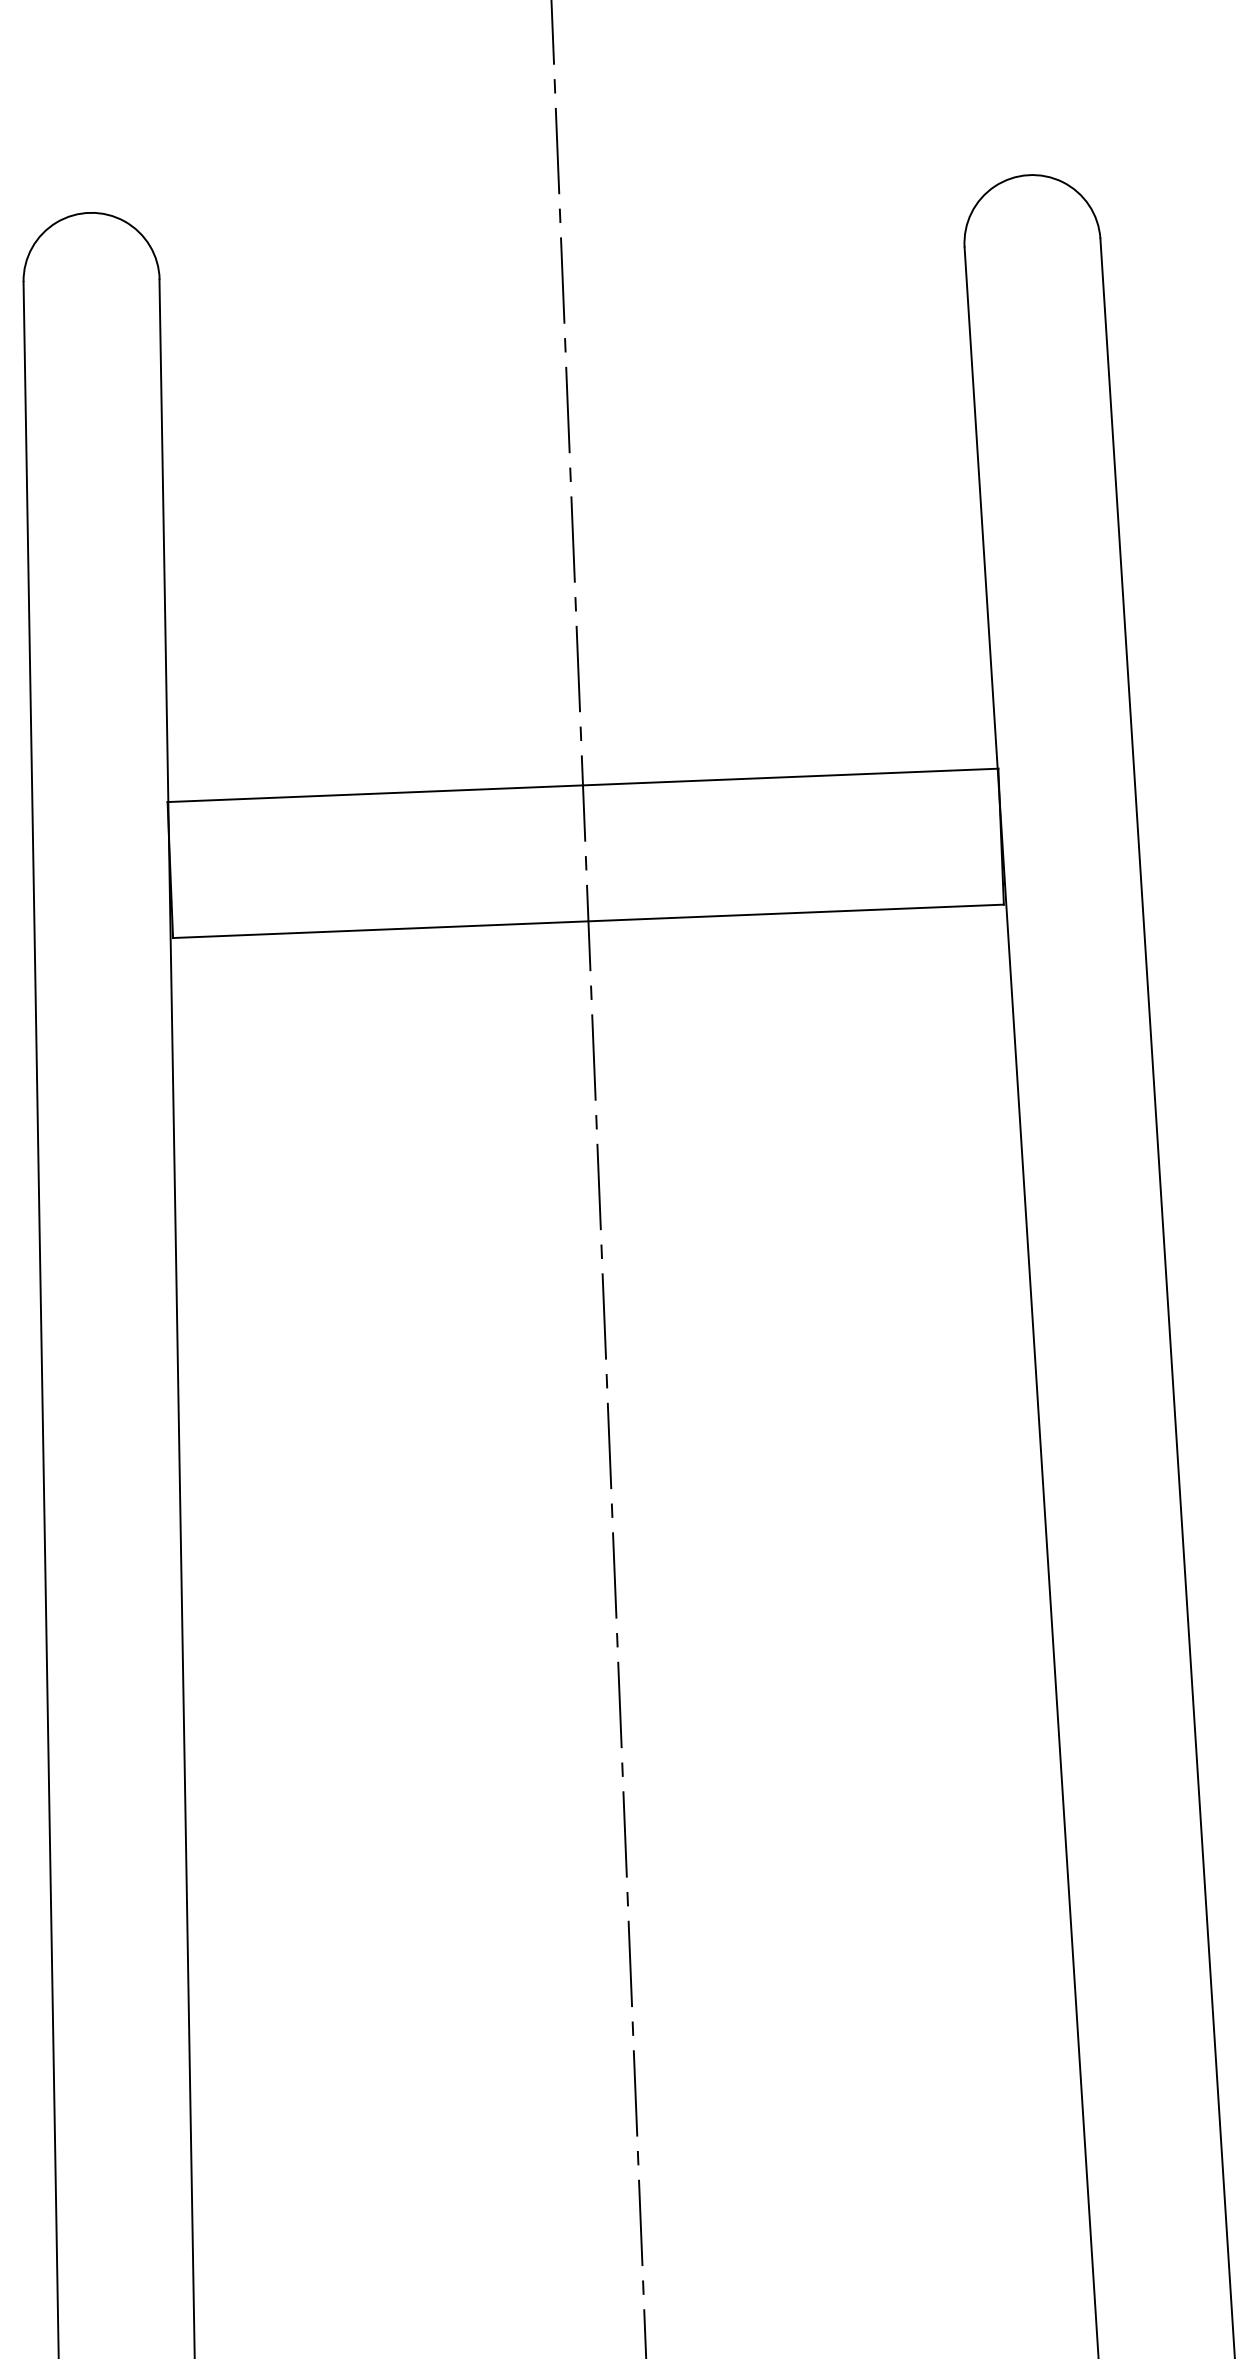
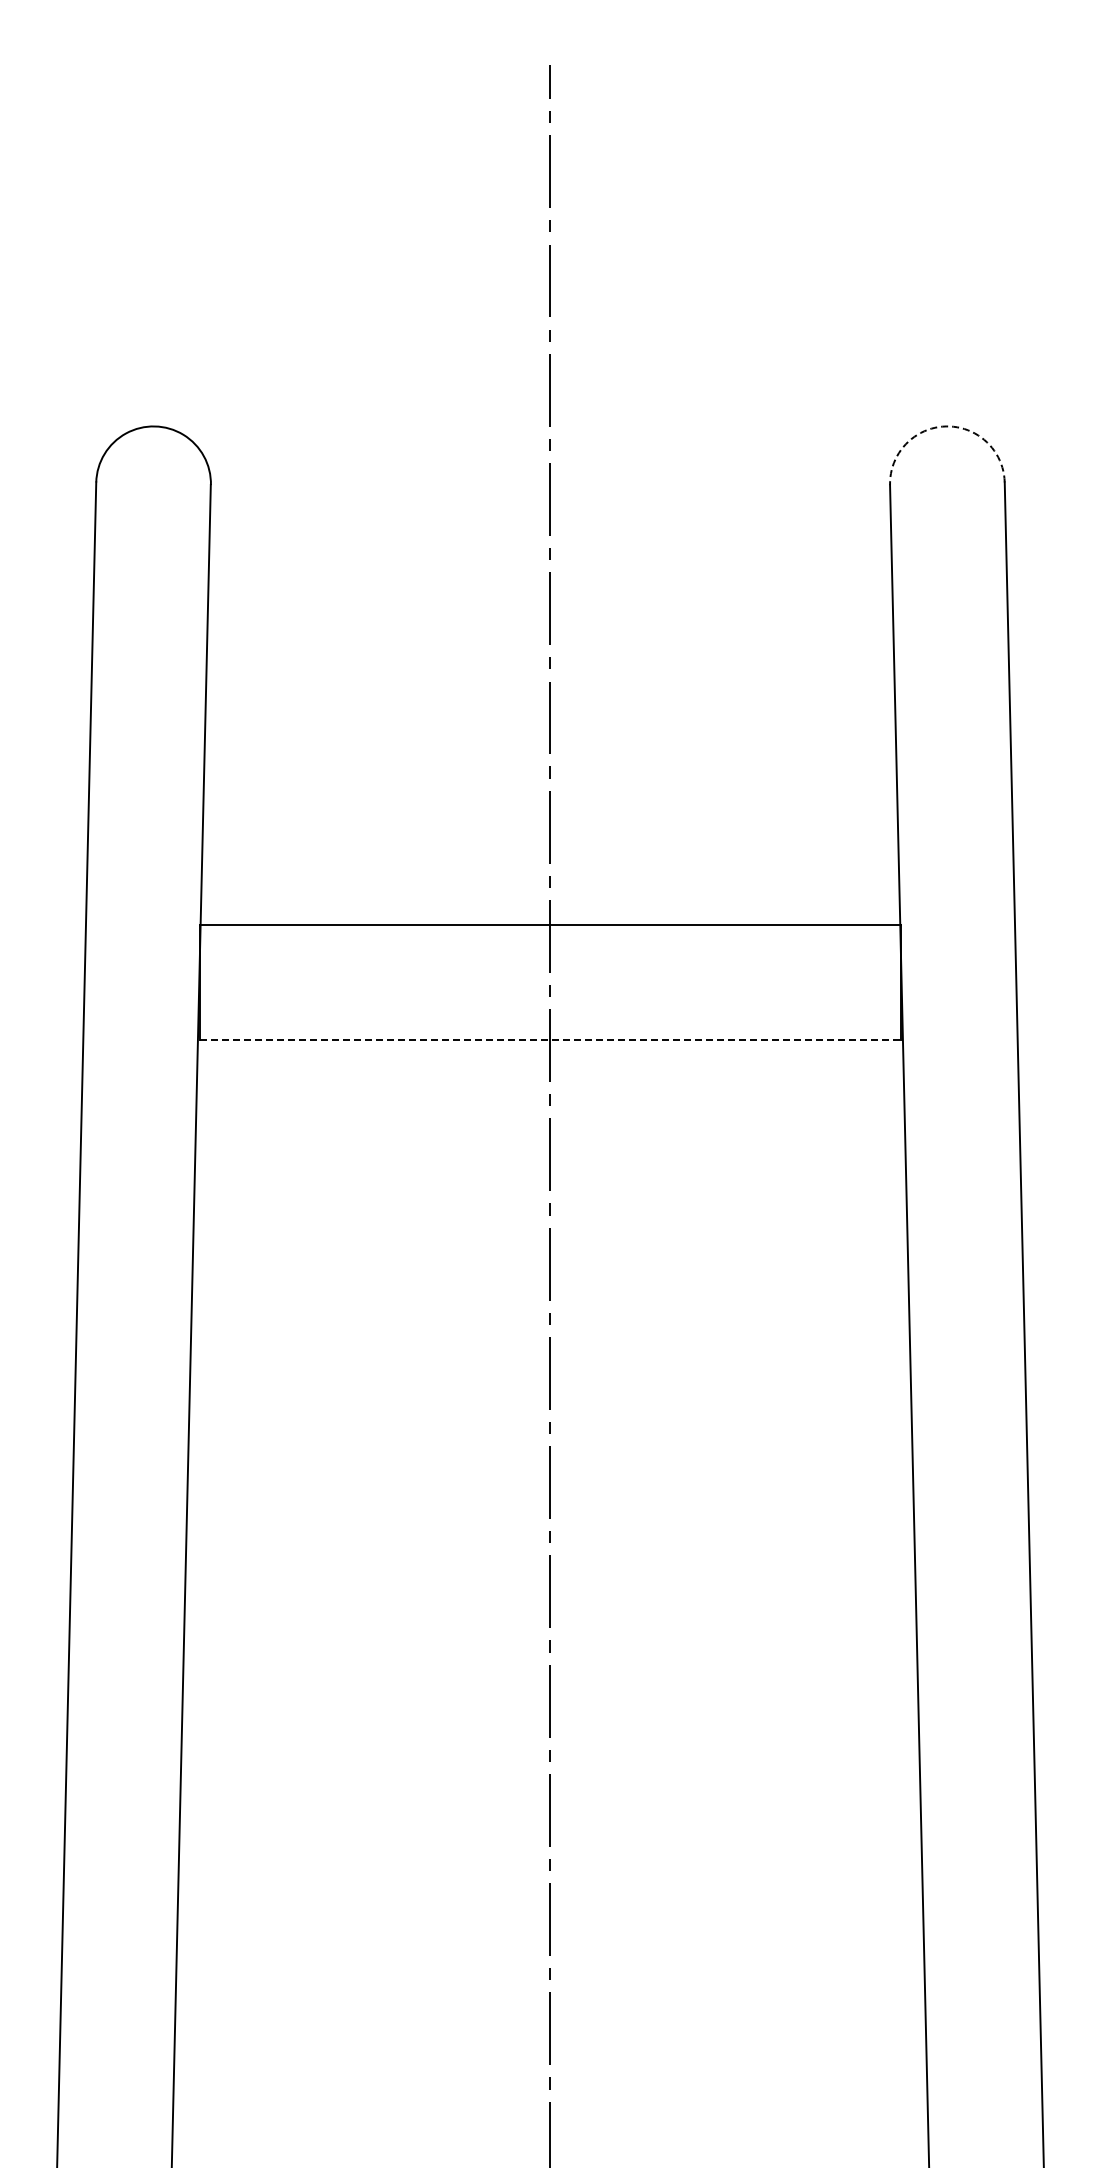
arc: (1028, 175) -> (946, 426), solid -> dashed
line: (588, 921) -> (550, 1040), solid -> dashed

